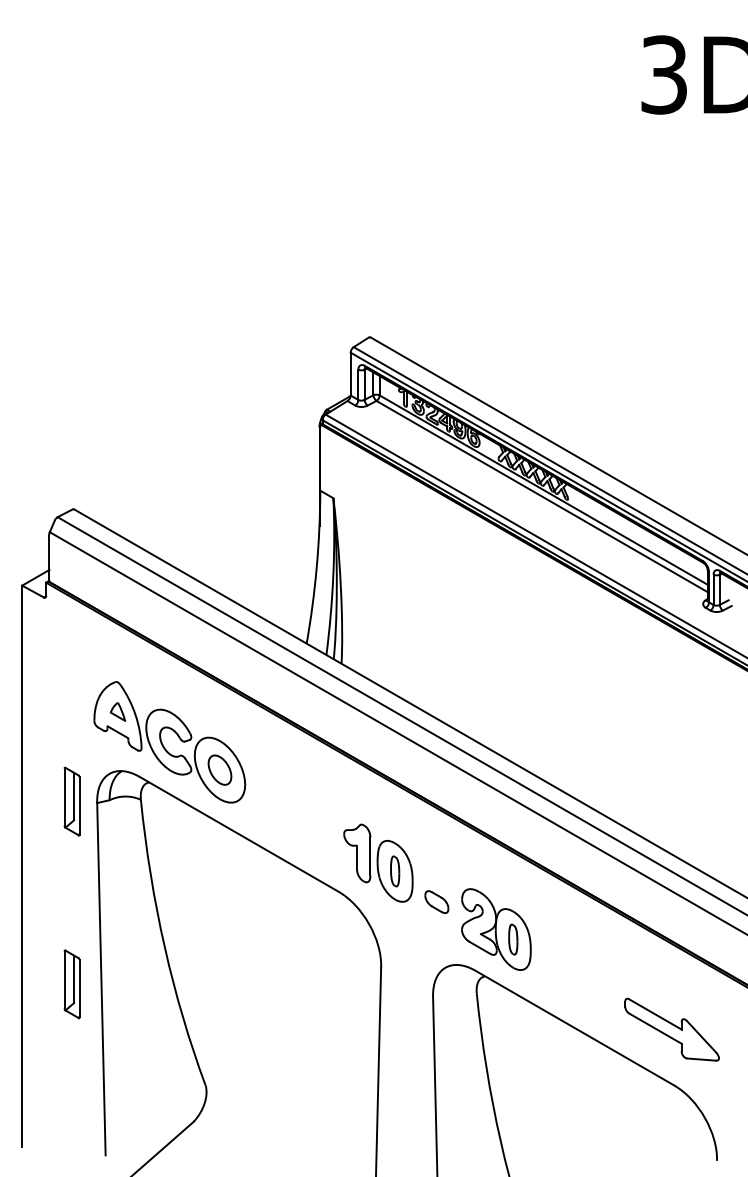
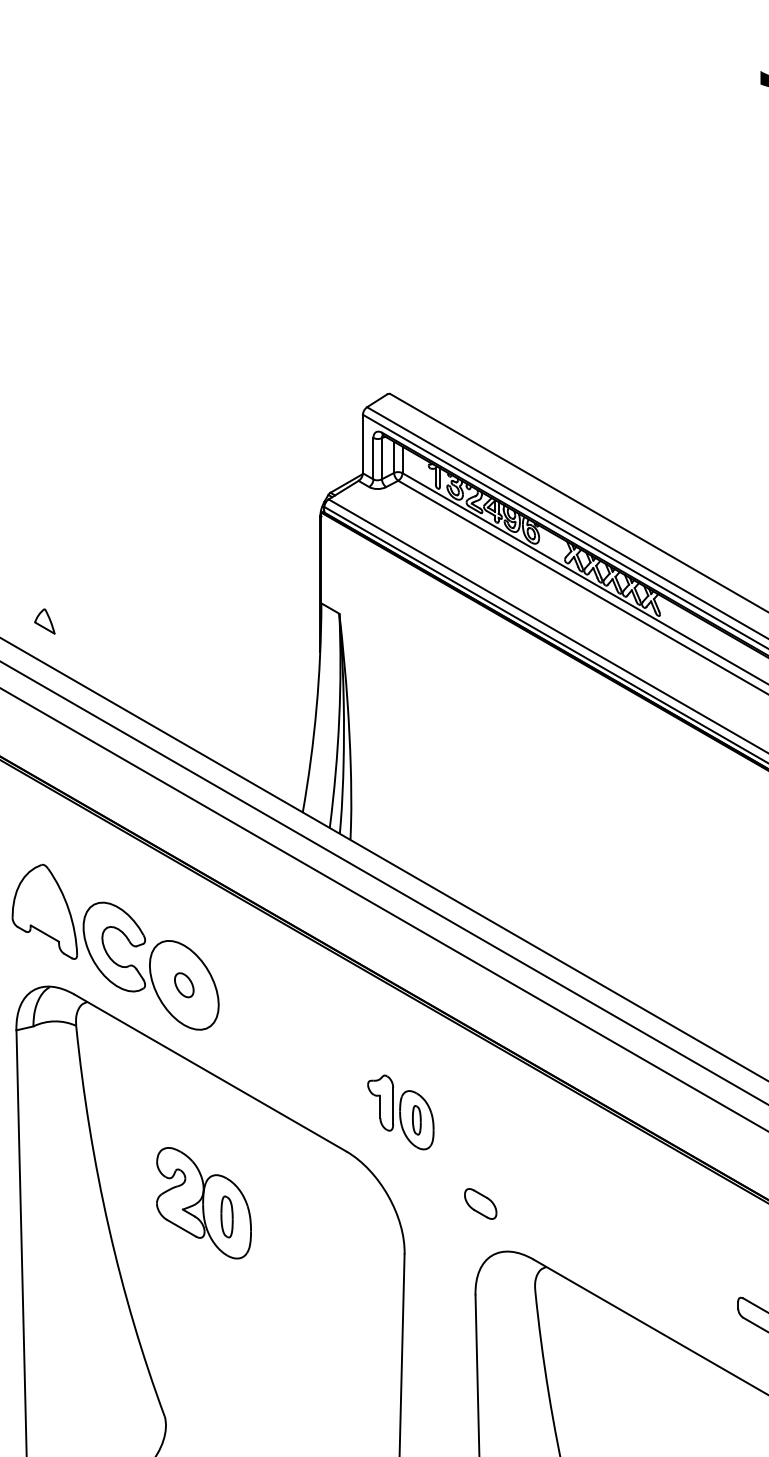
part: (117, 711) -> (44, 620), moved
part: (219, 769) -> (183, 984), size x0.6
part: (378, 862) -> (400, 1111), size x0.7
part: (436, 901) -> (480, 1203), moved
part: (496, 929) -> (204, 1203), moved

